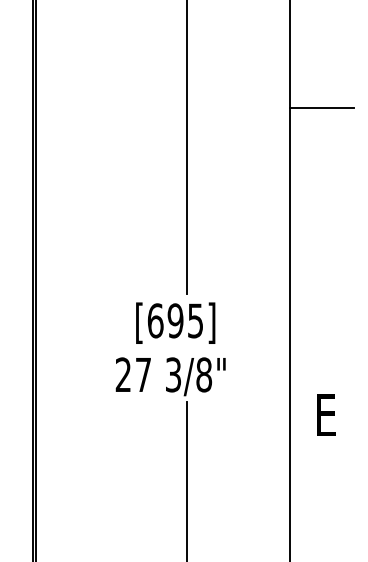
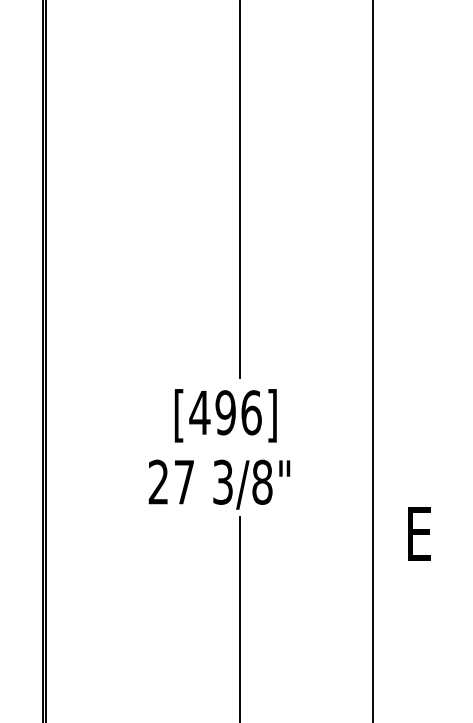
line: (321, 108) -> (413, 139), removed
text: (175, 320) -> (225, 412), [695] -> [496]

